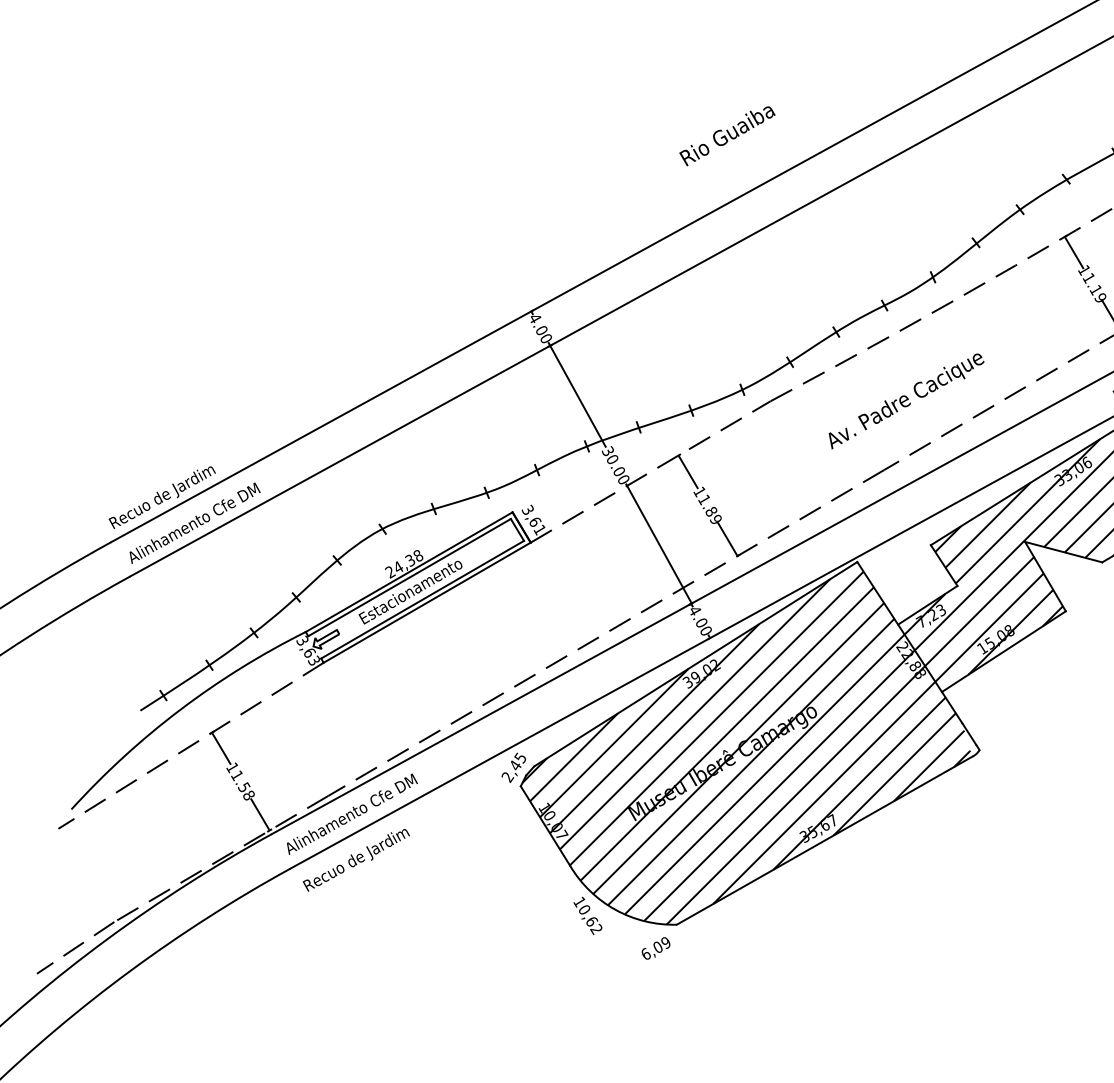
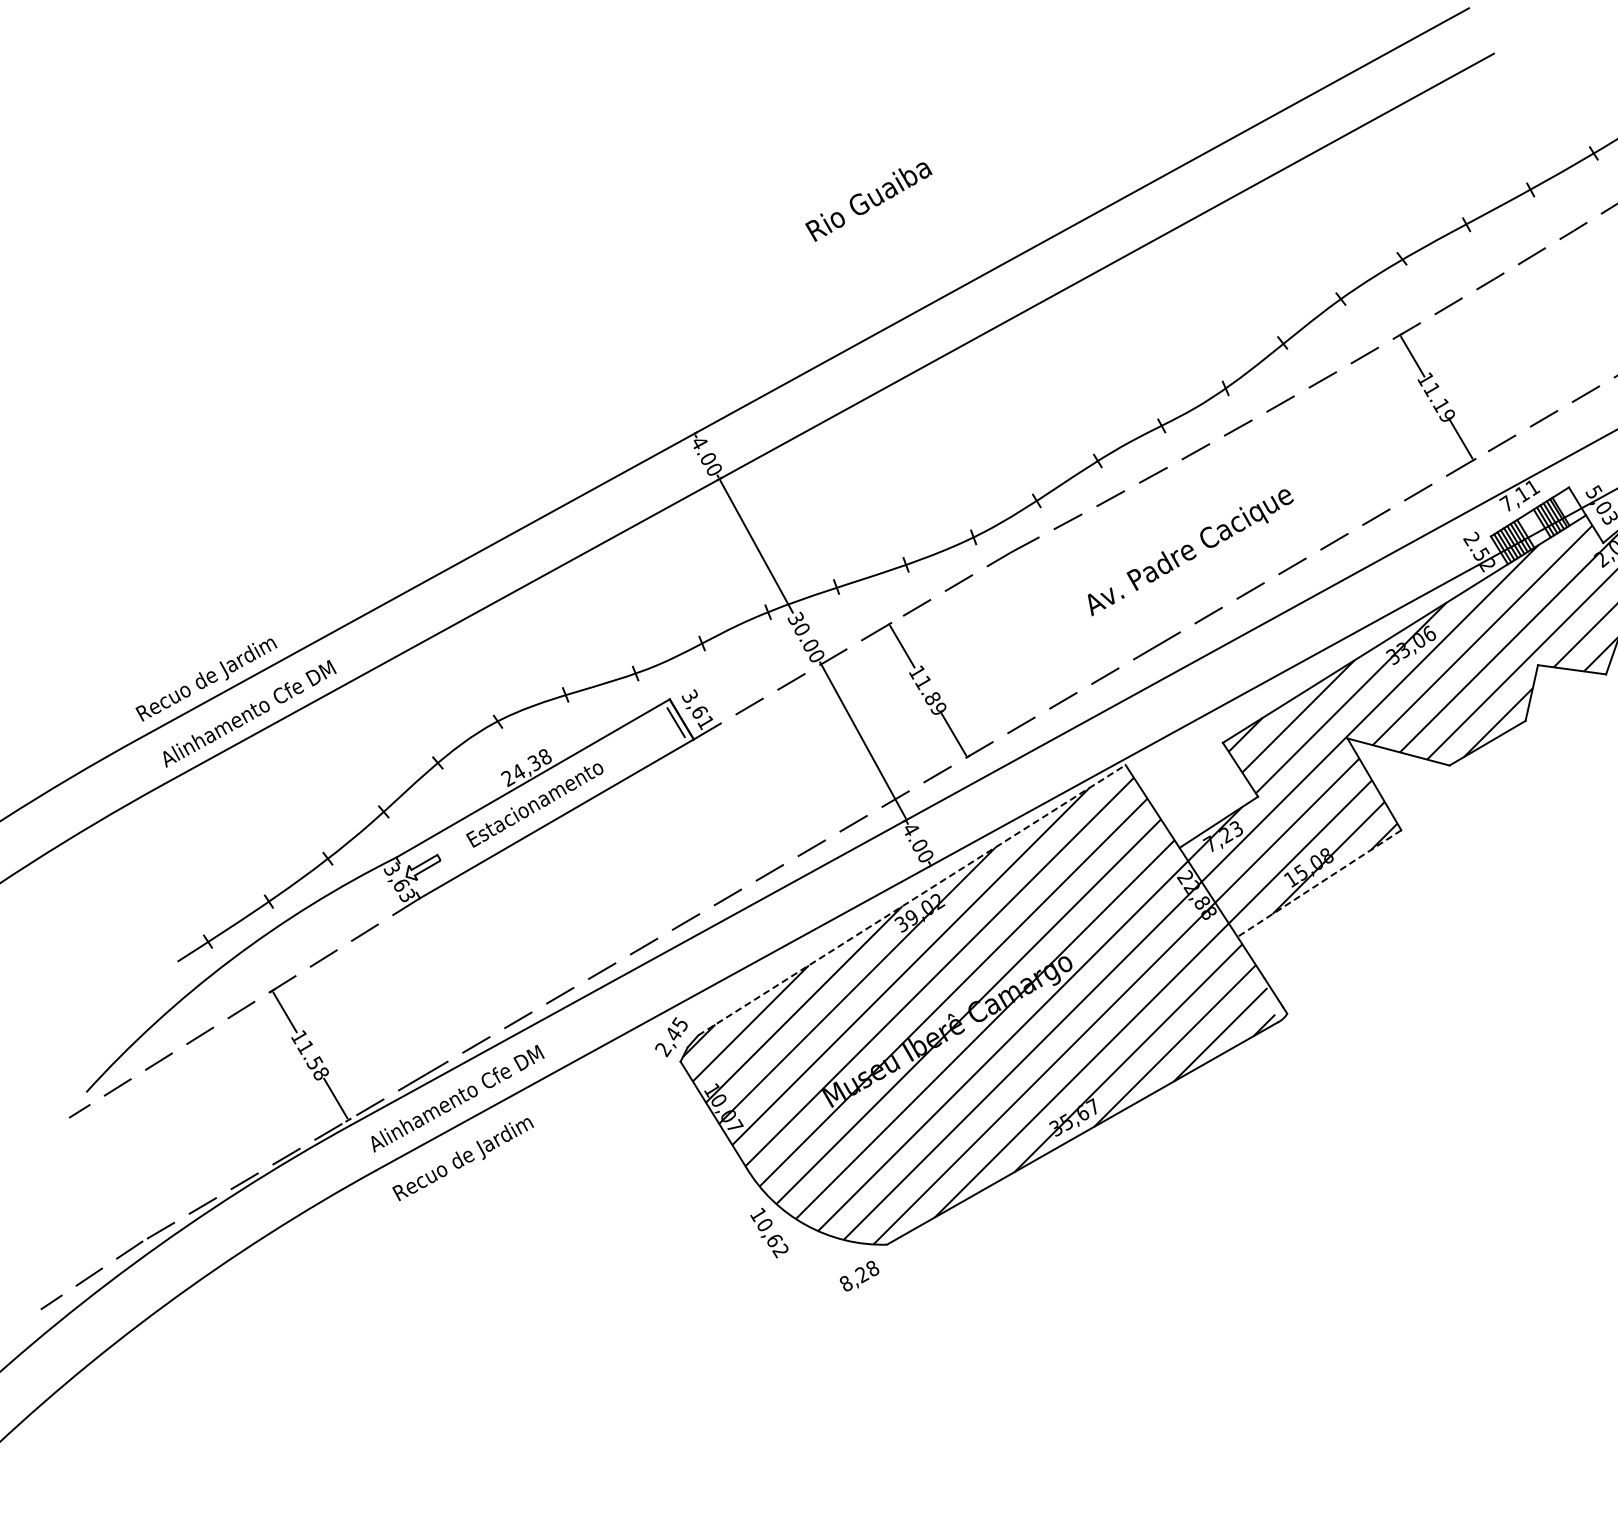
text: (727, 135) -> (868, 201), moved
line: (409, 577) -> (533, 785), removed
line: (422, 599) -> (550, 814), removed
line: (1003, 651) -> (1319, 883), solid -> dashed
line: (695, 664) -> (911, 900), solid -> dashed
text: (656, 948) -> (859, 1275), 6,09 -> 8,28

